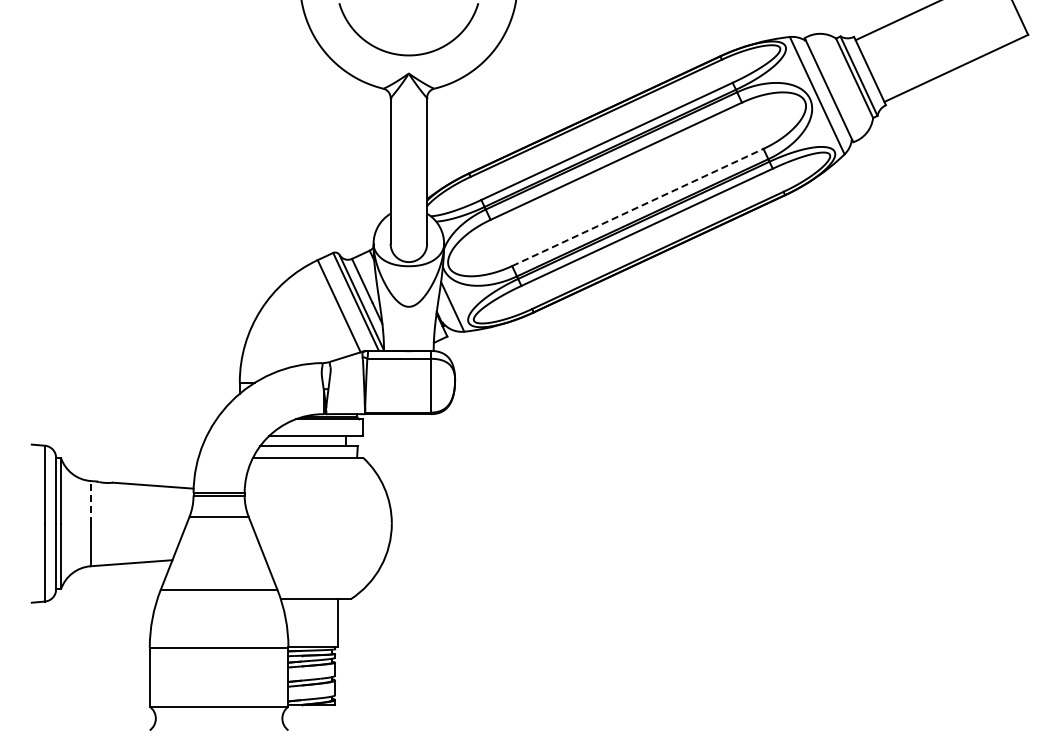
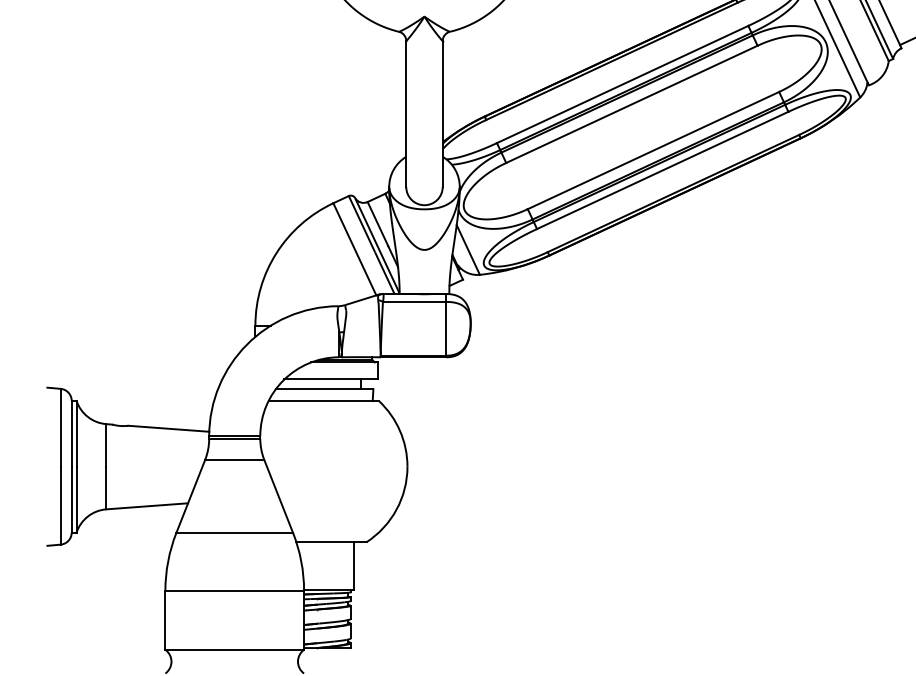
line: (637, 207) -> (653, 150), dashed -> solid
line: (90, 501) -> (106, 444), dashed -> solid

